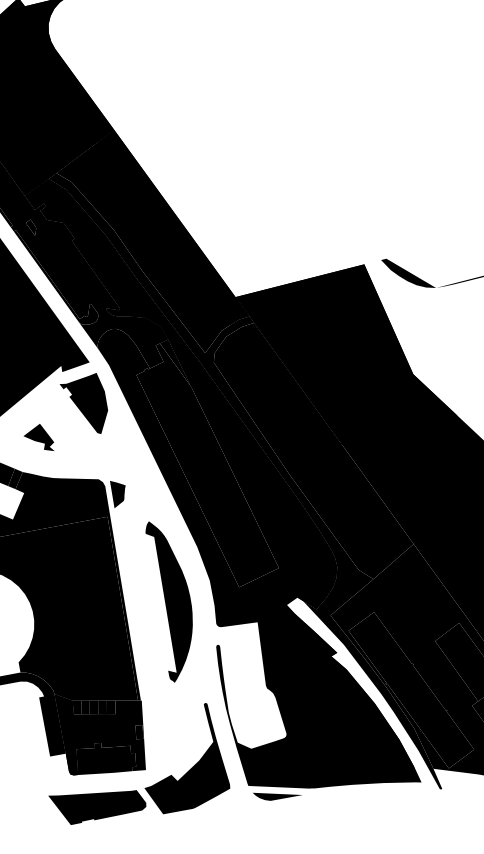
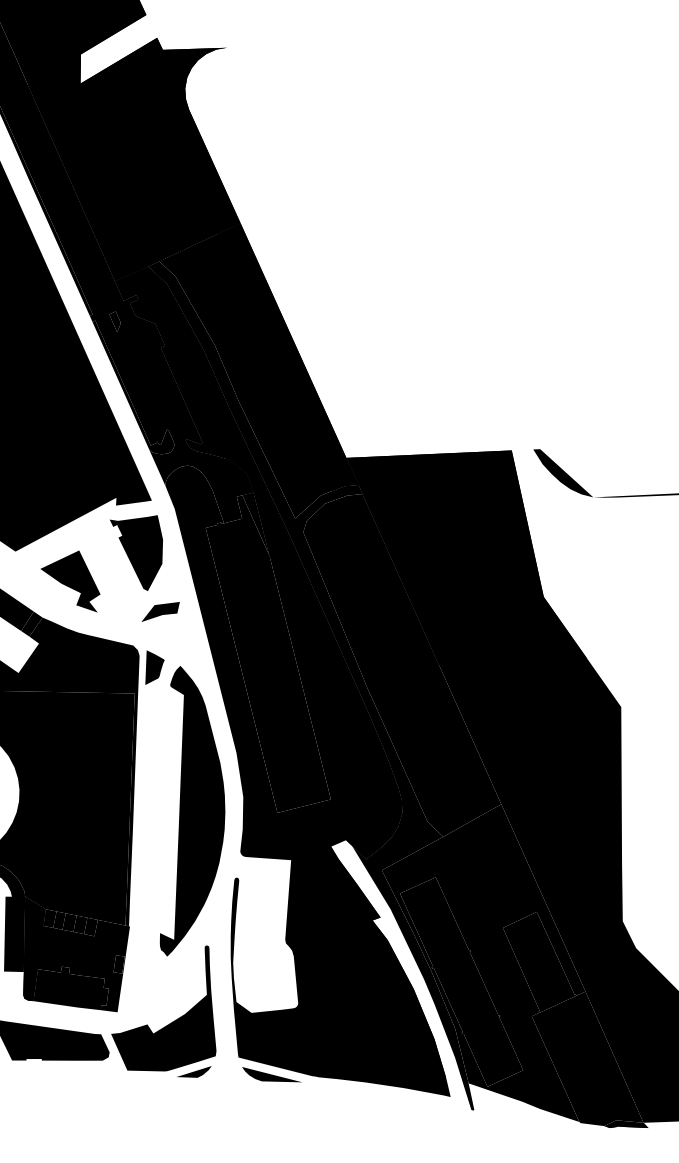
part: (38, 439) -> (70, 581), size x1.67
part: (114, 448) -> (160, 611), added
part: (172, 600) -> (192, 811), size x1.43
part: (216, 804) -> (194, 1071), added

